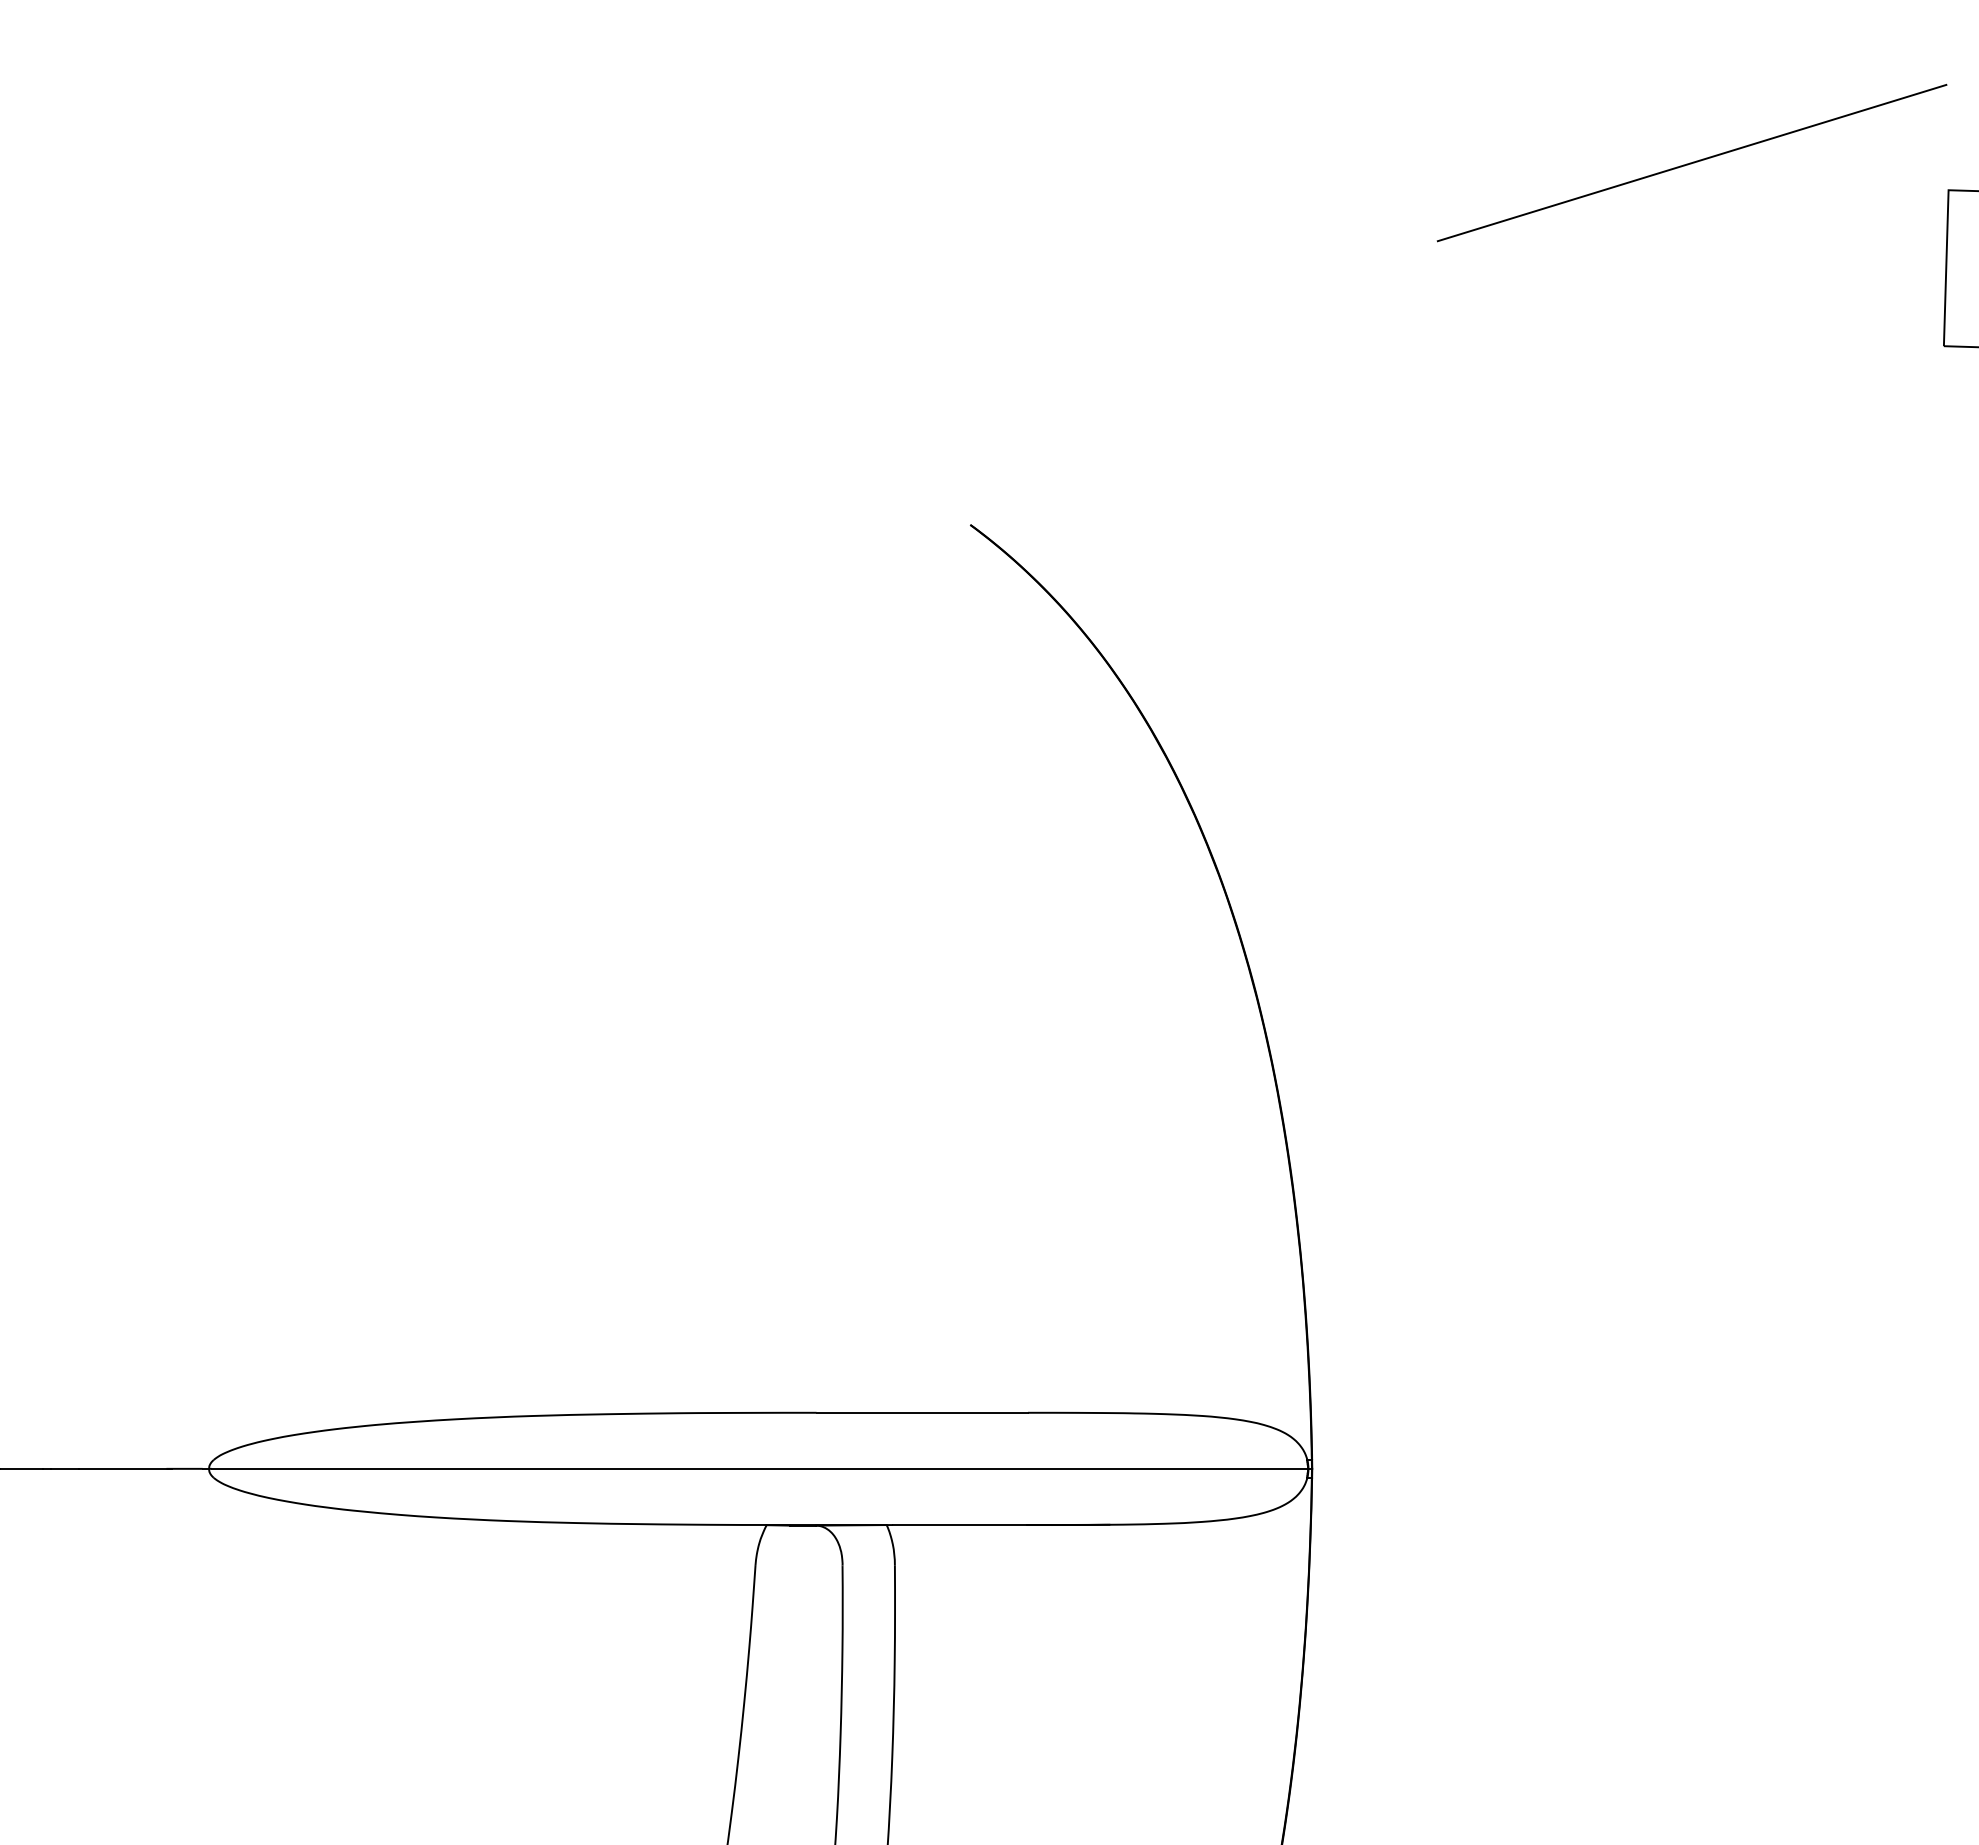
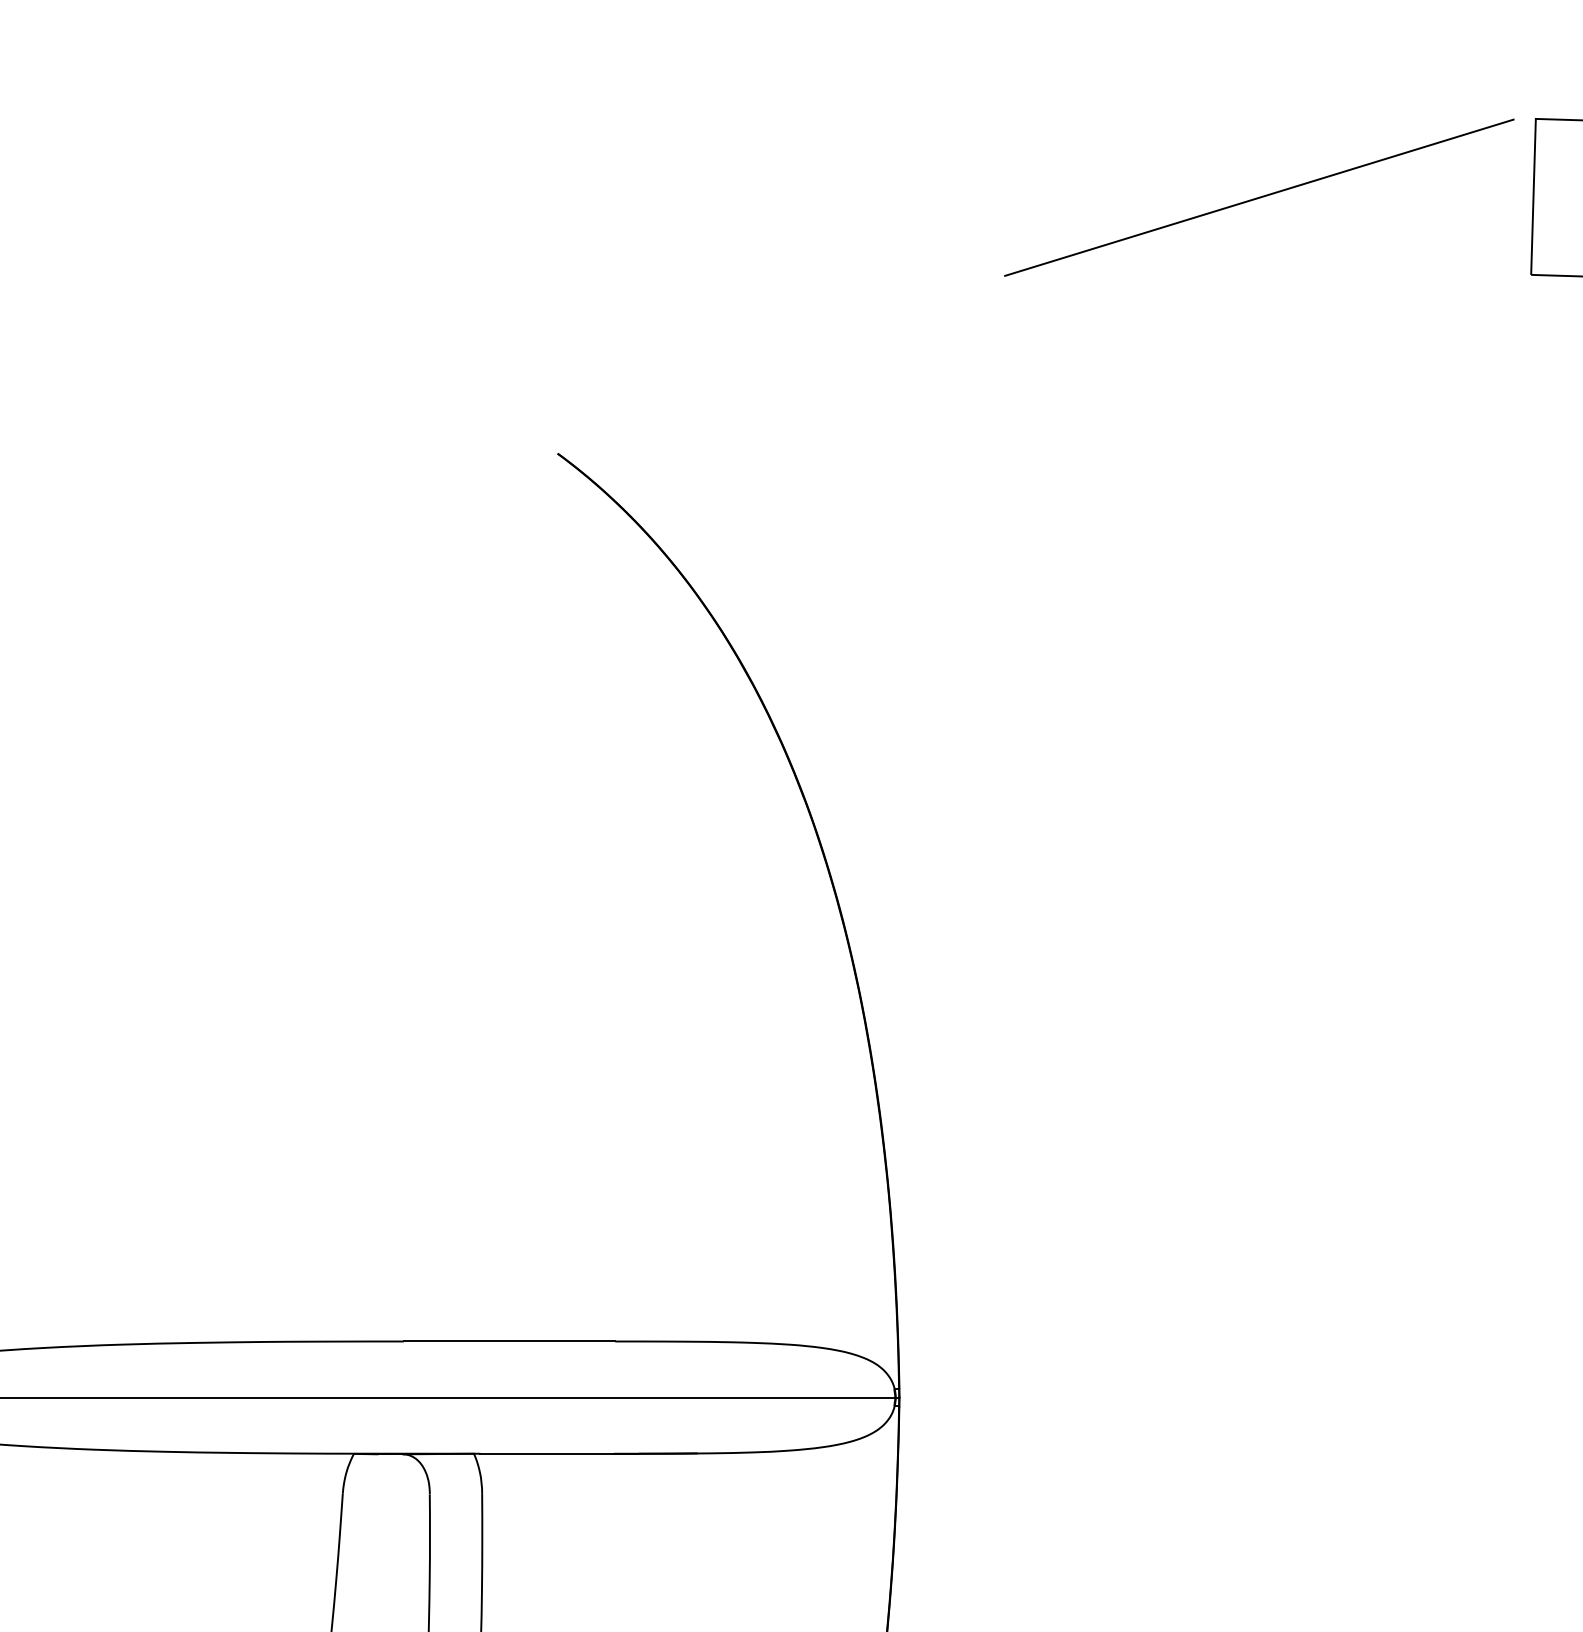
line: (1691, 162) -> (1258, 197), moved

